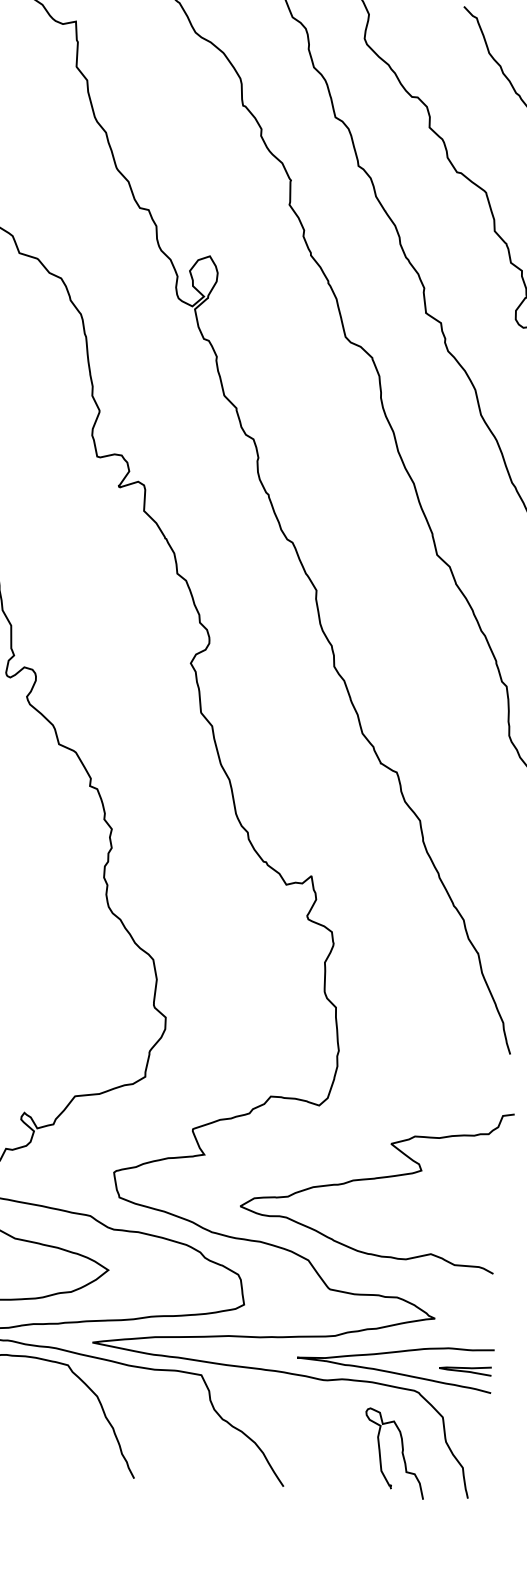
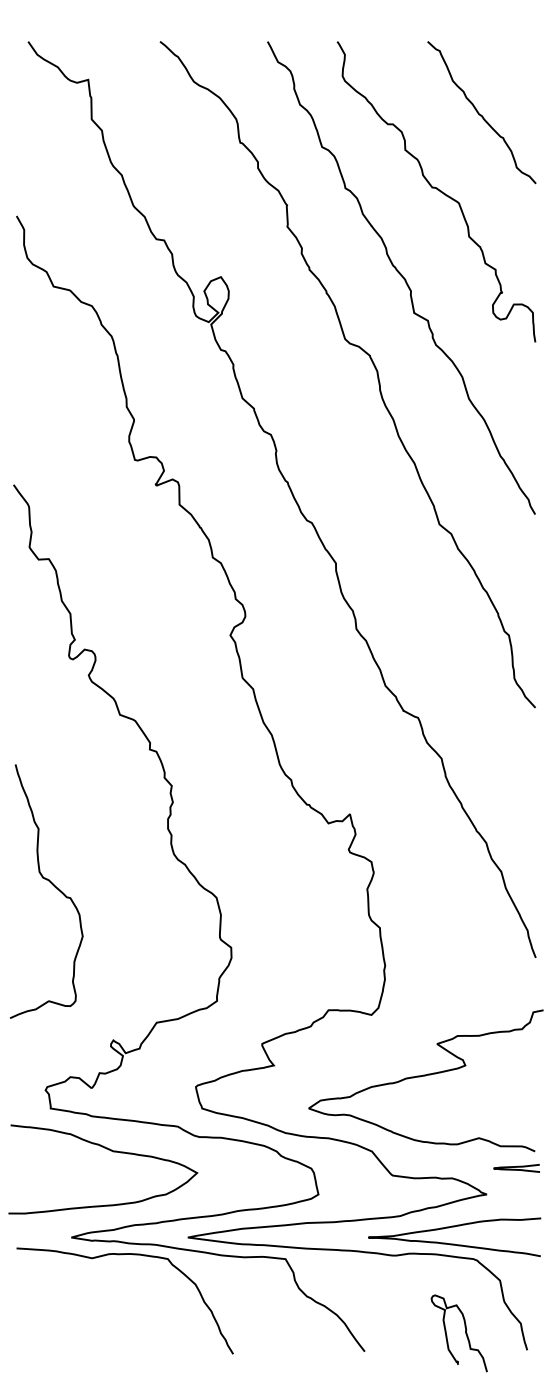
curve: (465, 1368) -> (516, 1167), moved
curve: (401, 1454) -> (465, 1333), moved

